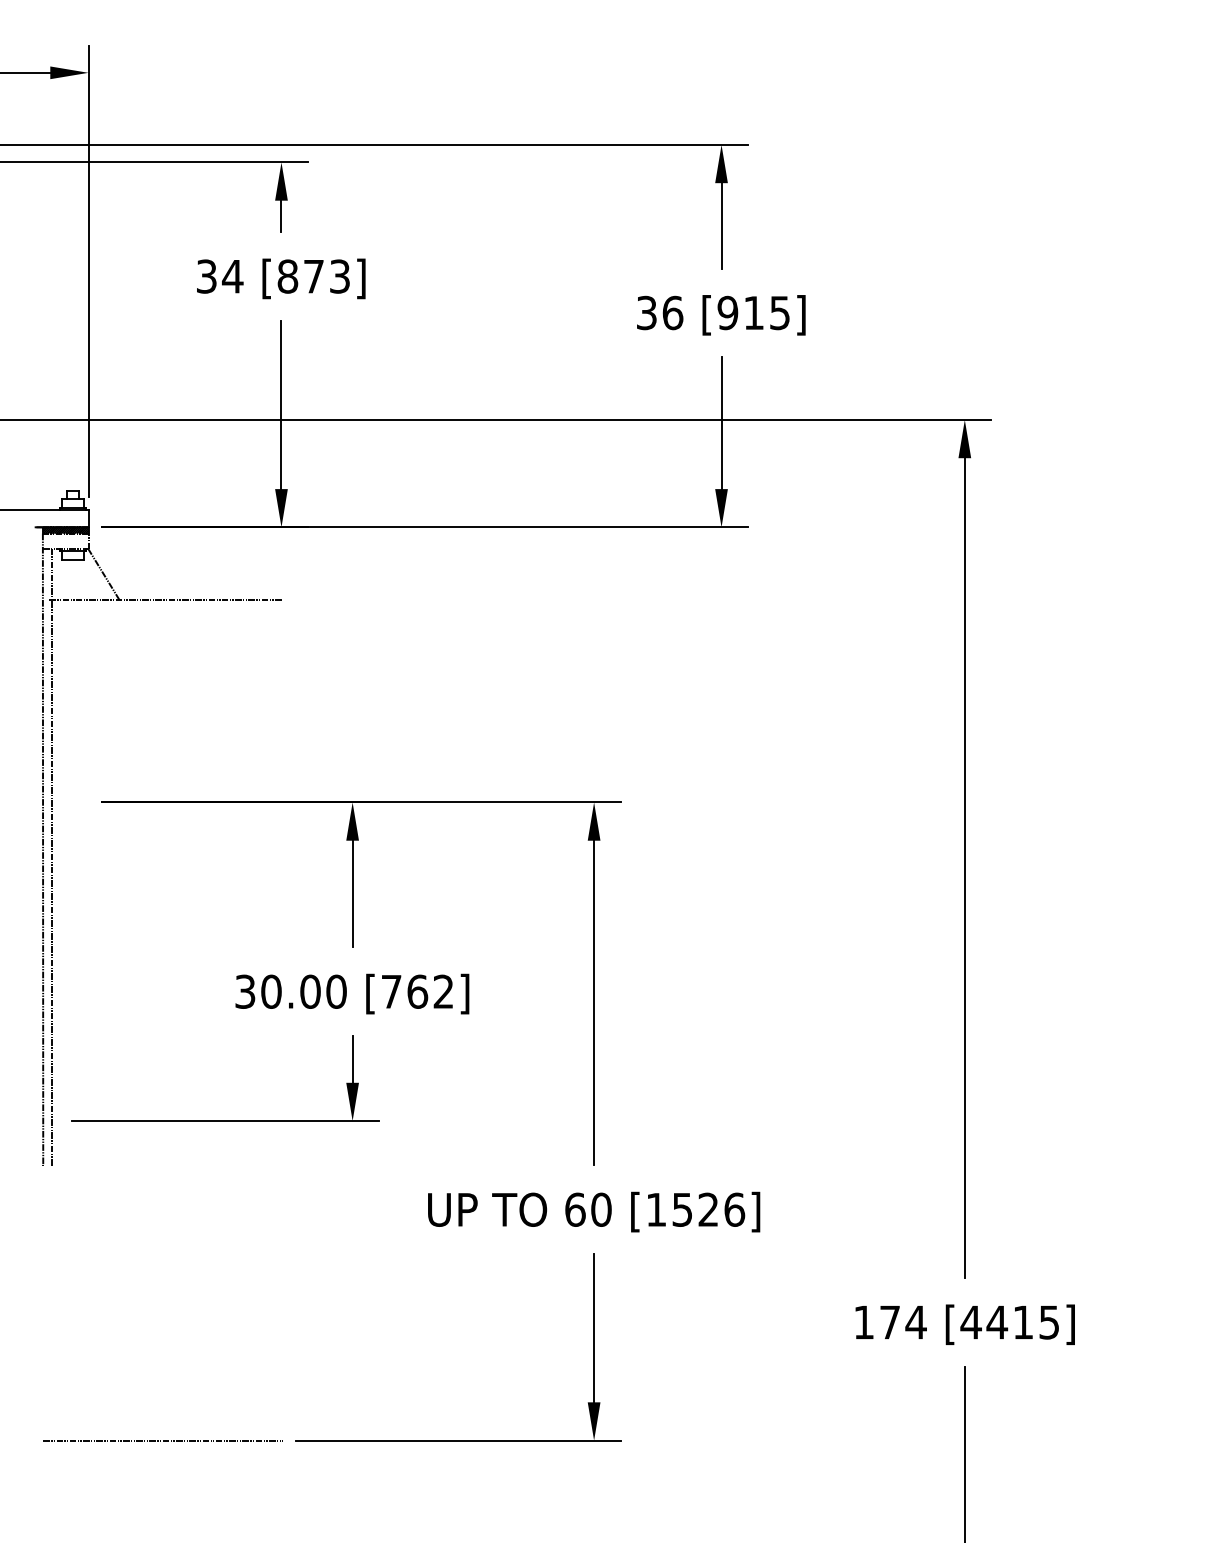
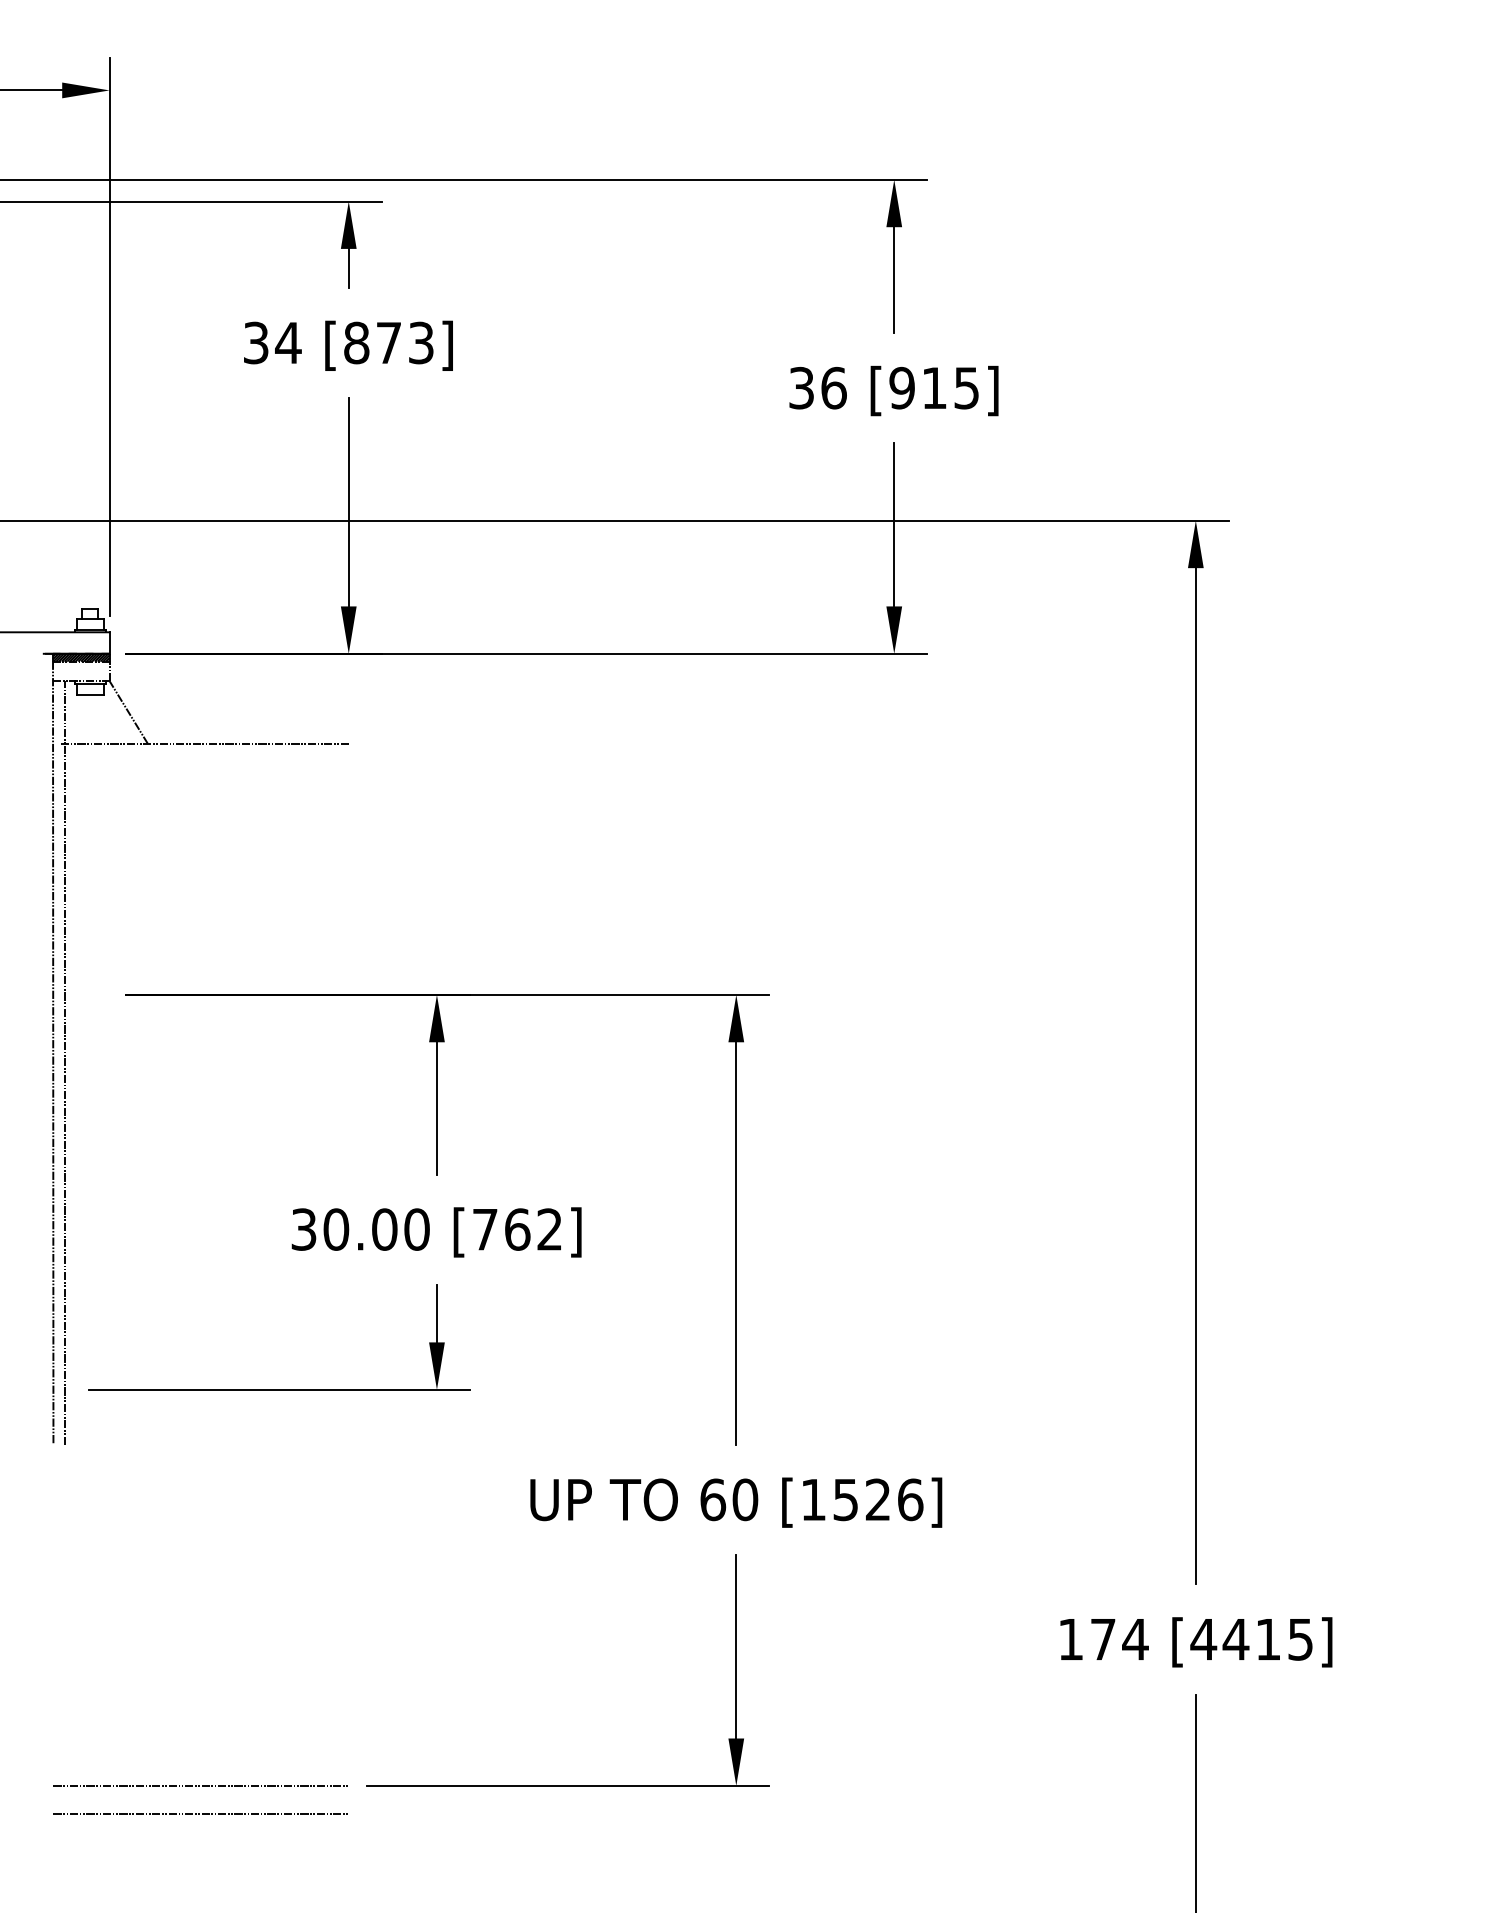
line: (163, 1463) -> (202, 1814), added

